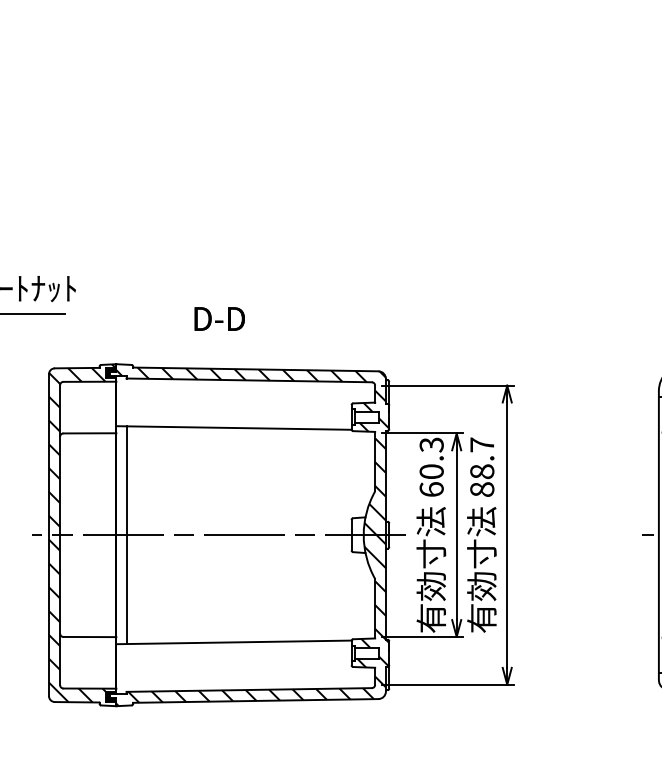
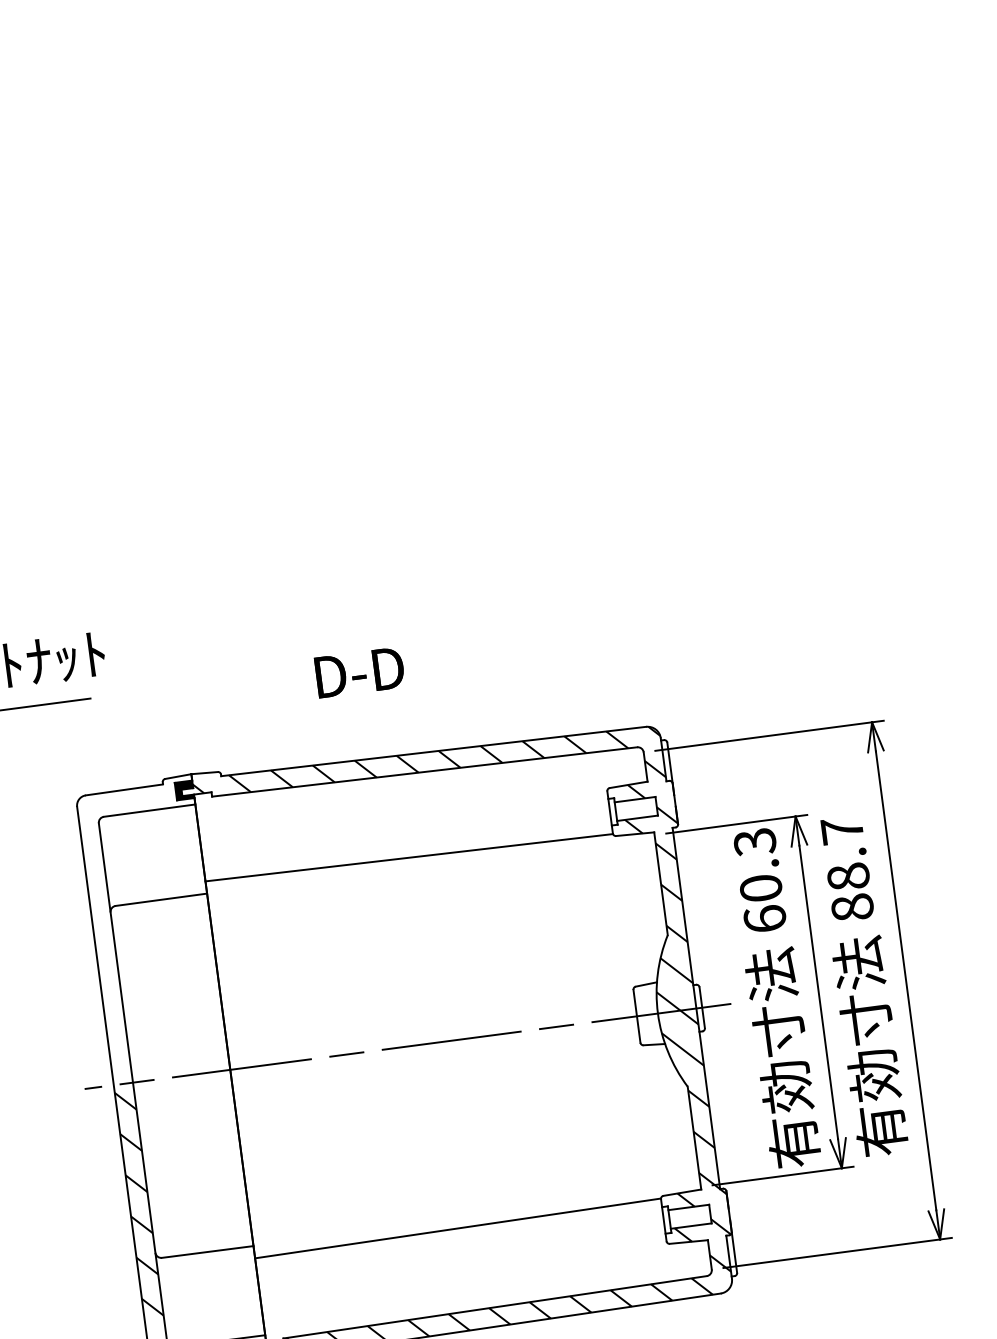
hatch: (82, 445) -> (151, 922), removed
line: (126, 535) -> (247, 1068), removed

